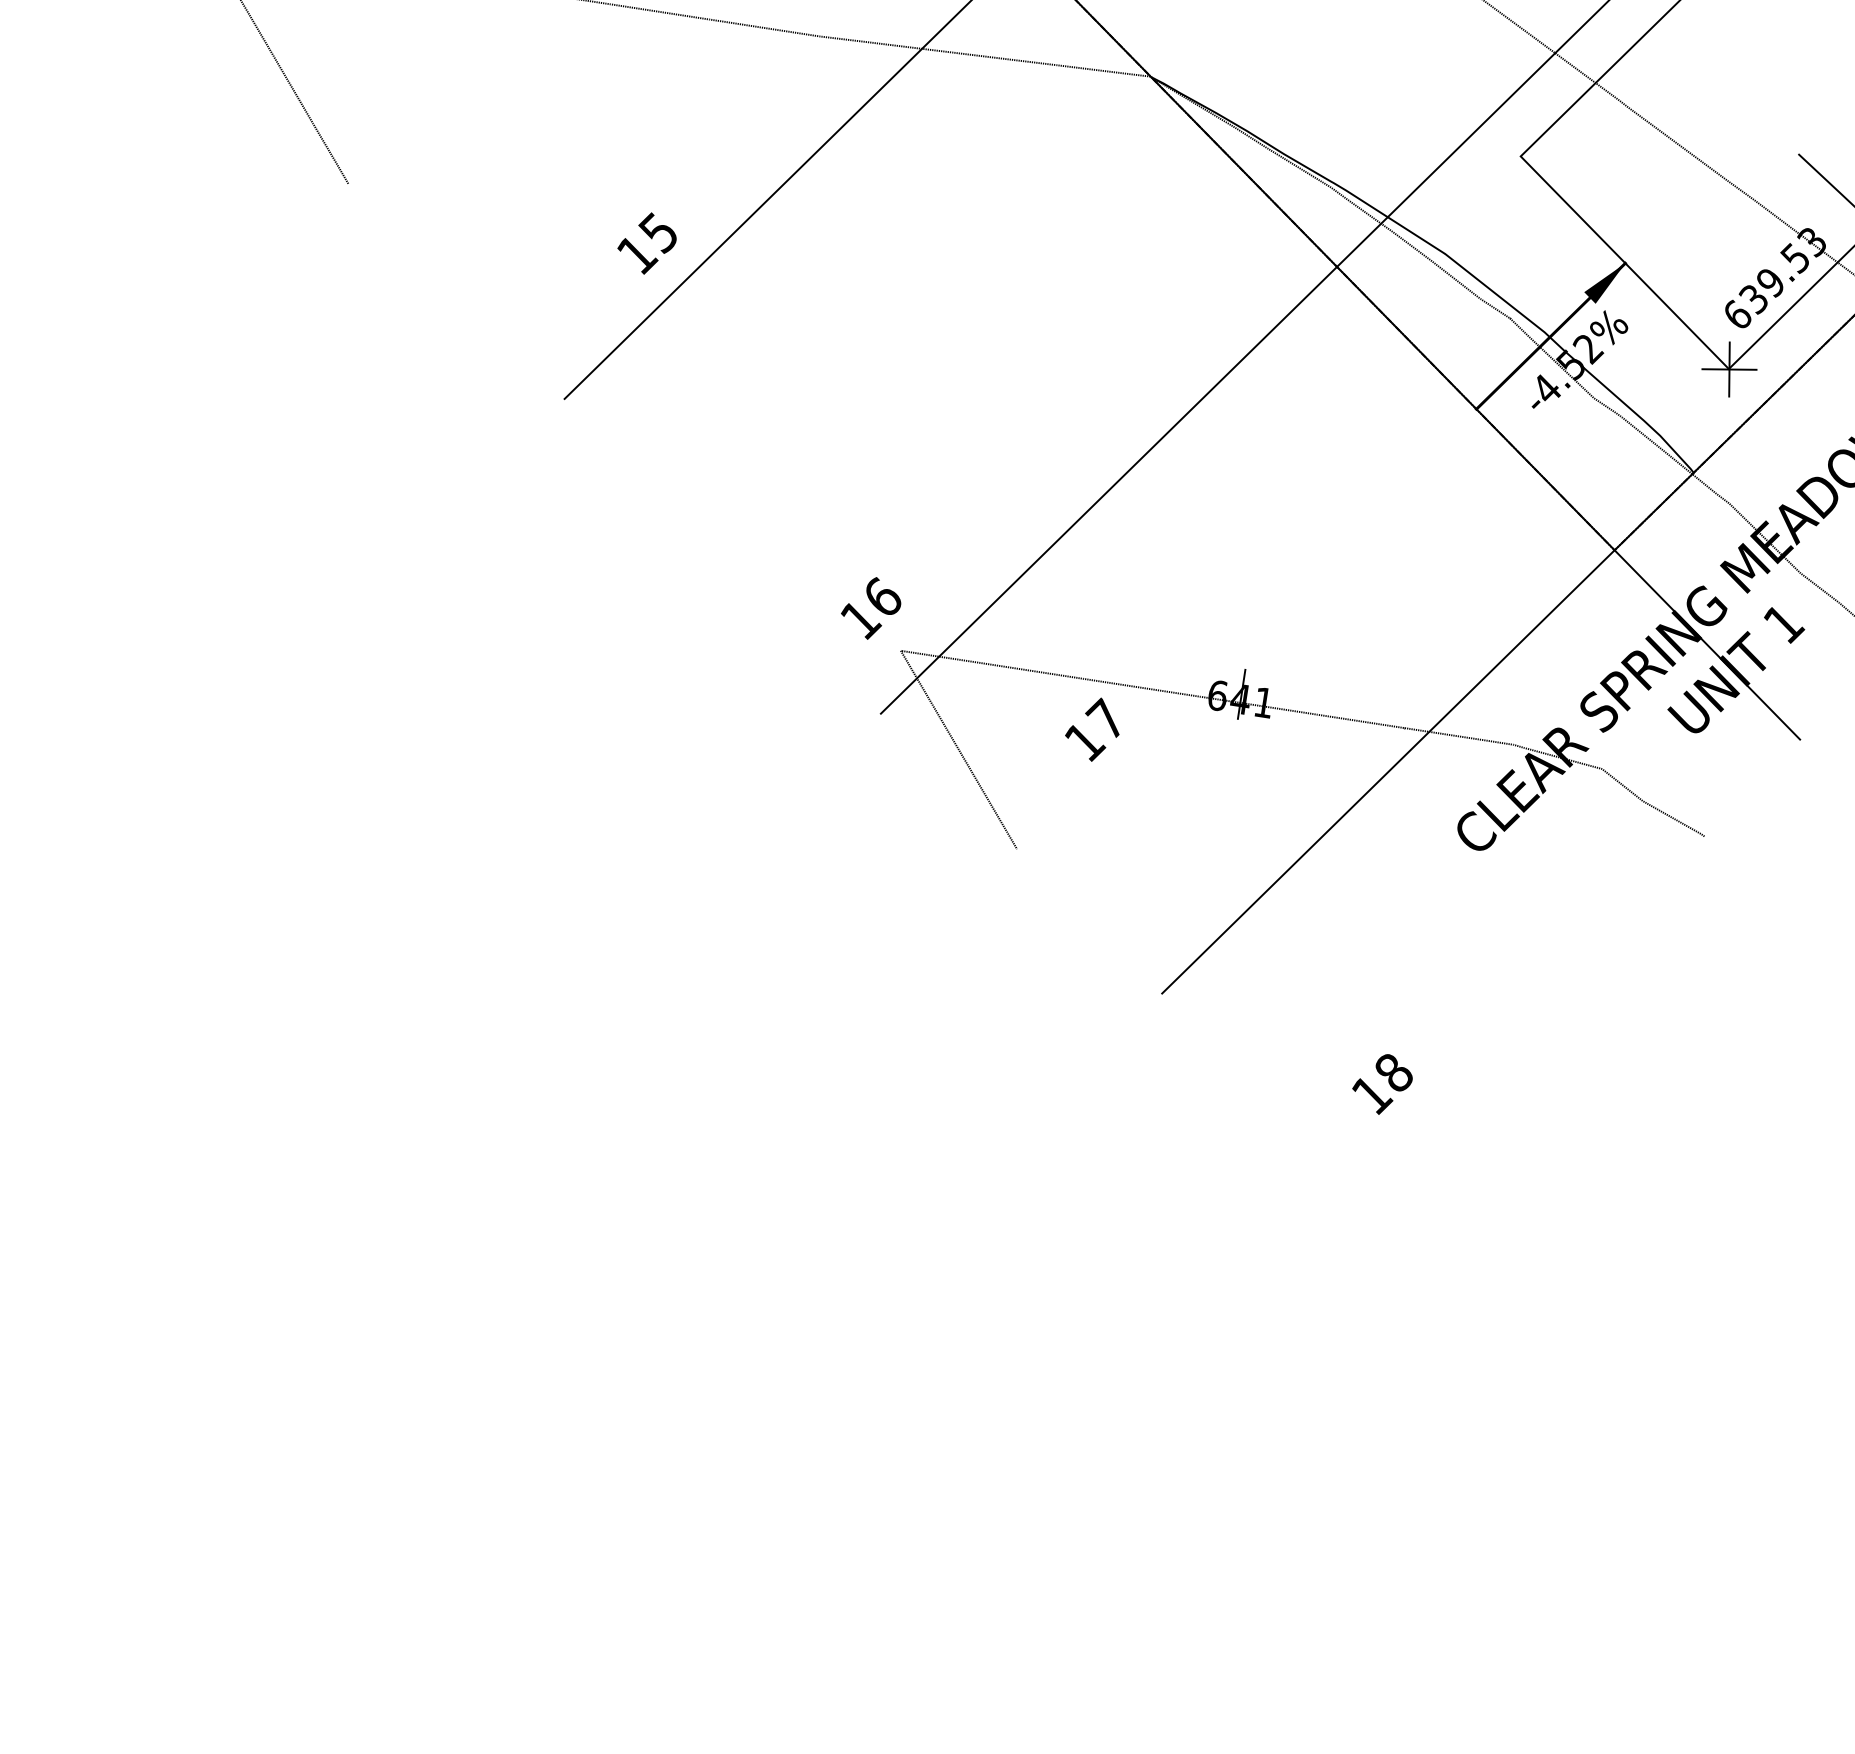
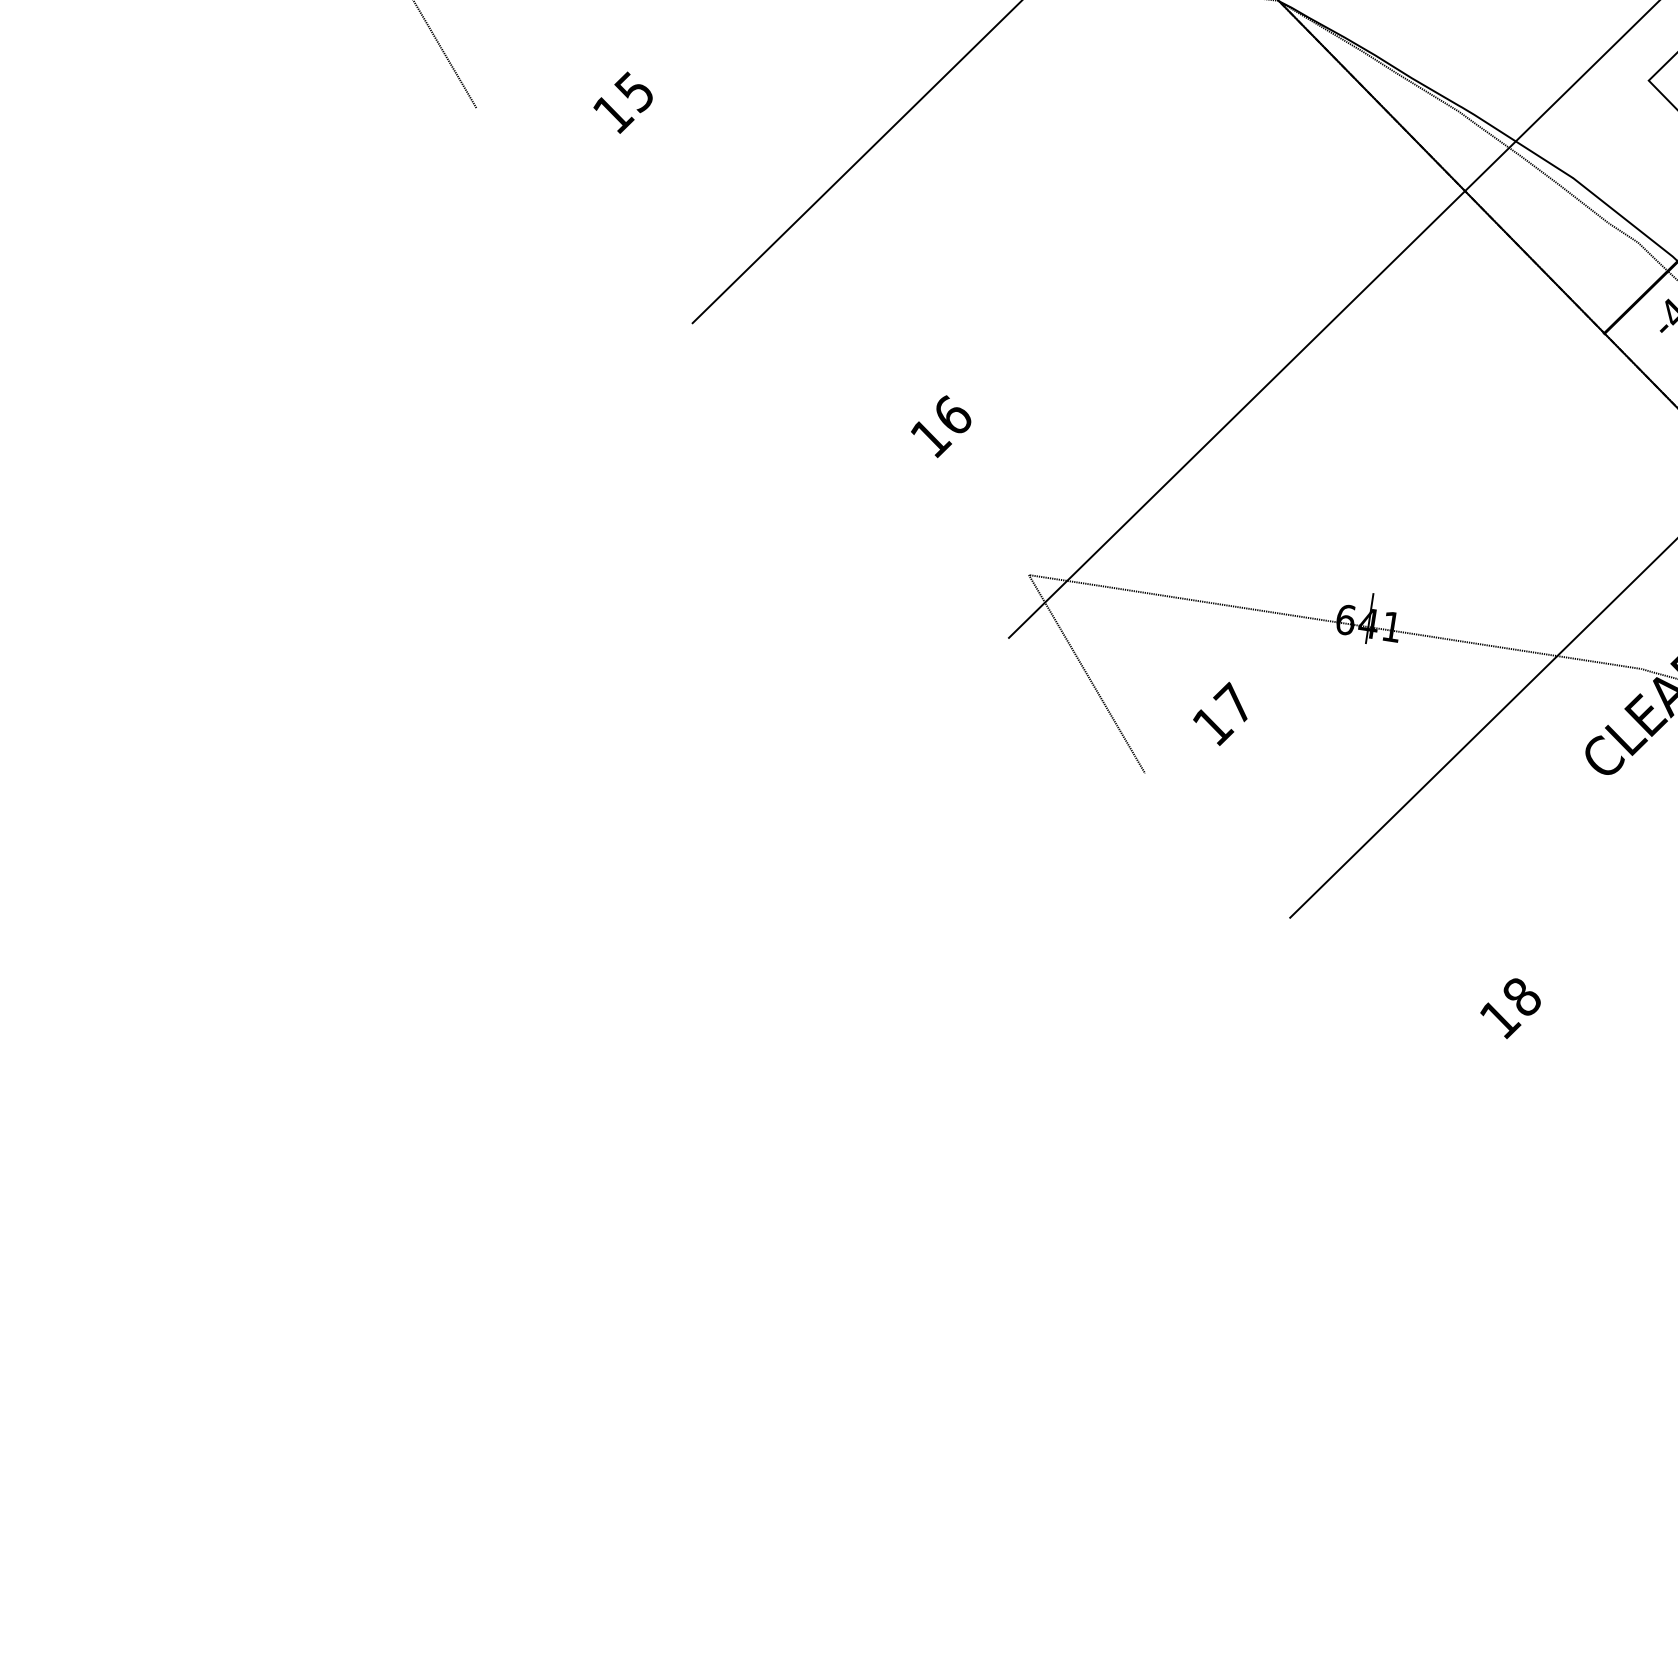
text: (646, 243) -> (622, 102), moved
text: (871, 608) -> (941, 426), moved
text: (1092, 729) -> (1220, 713), moved

